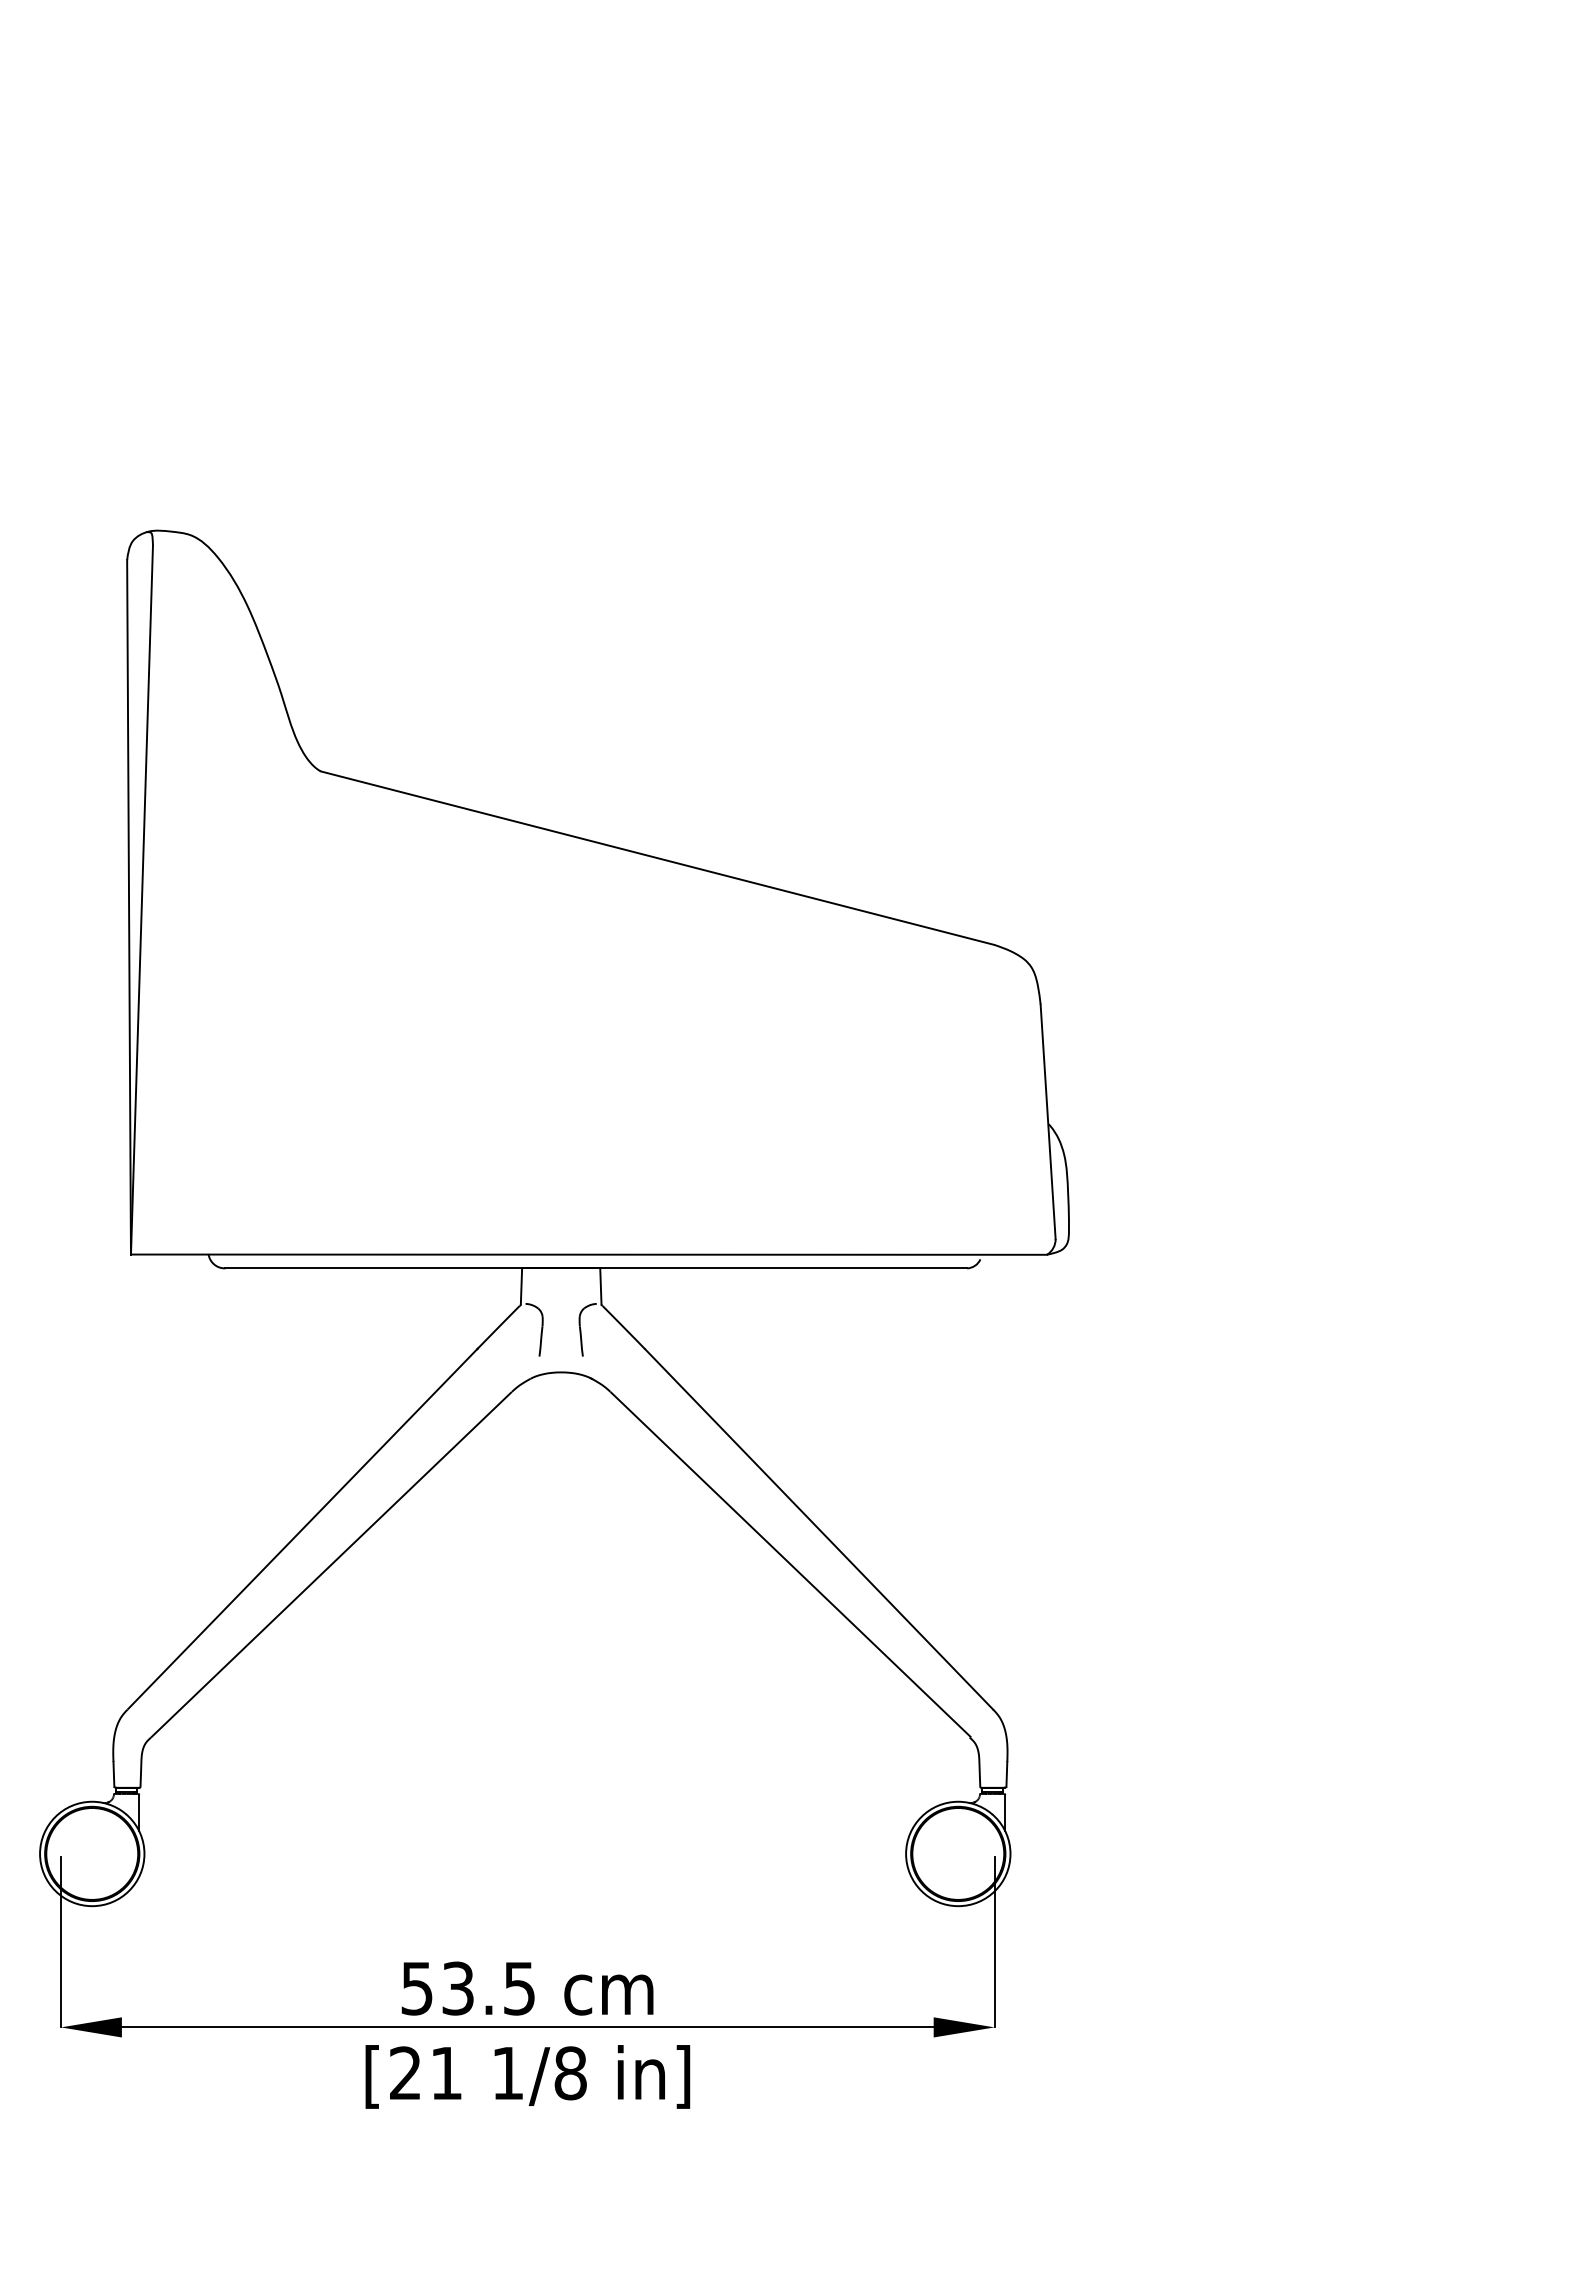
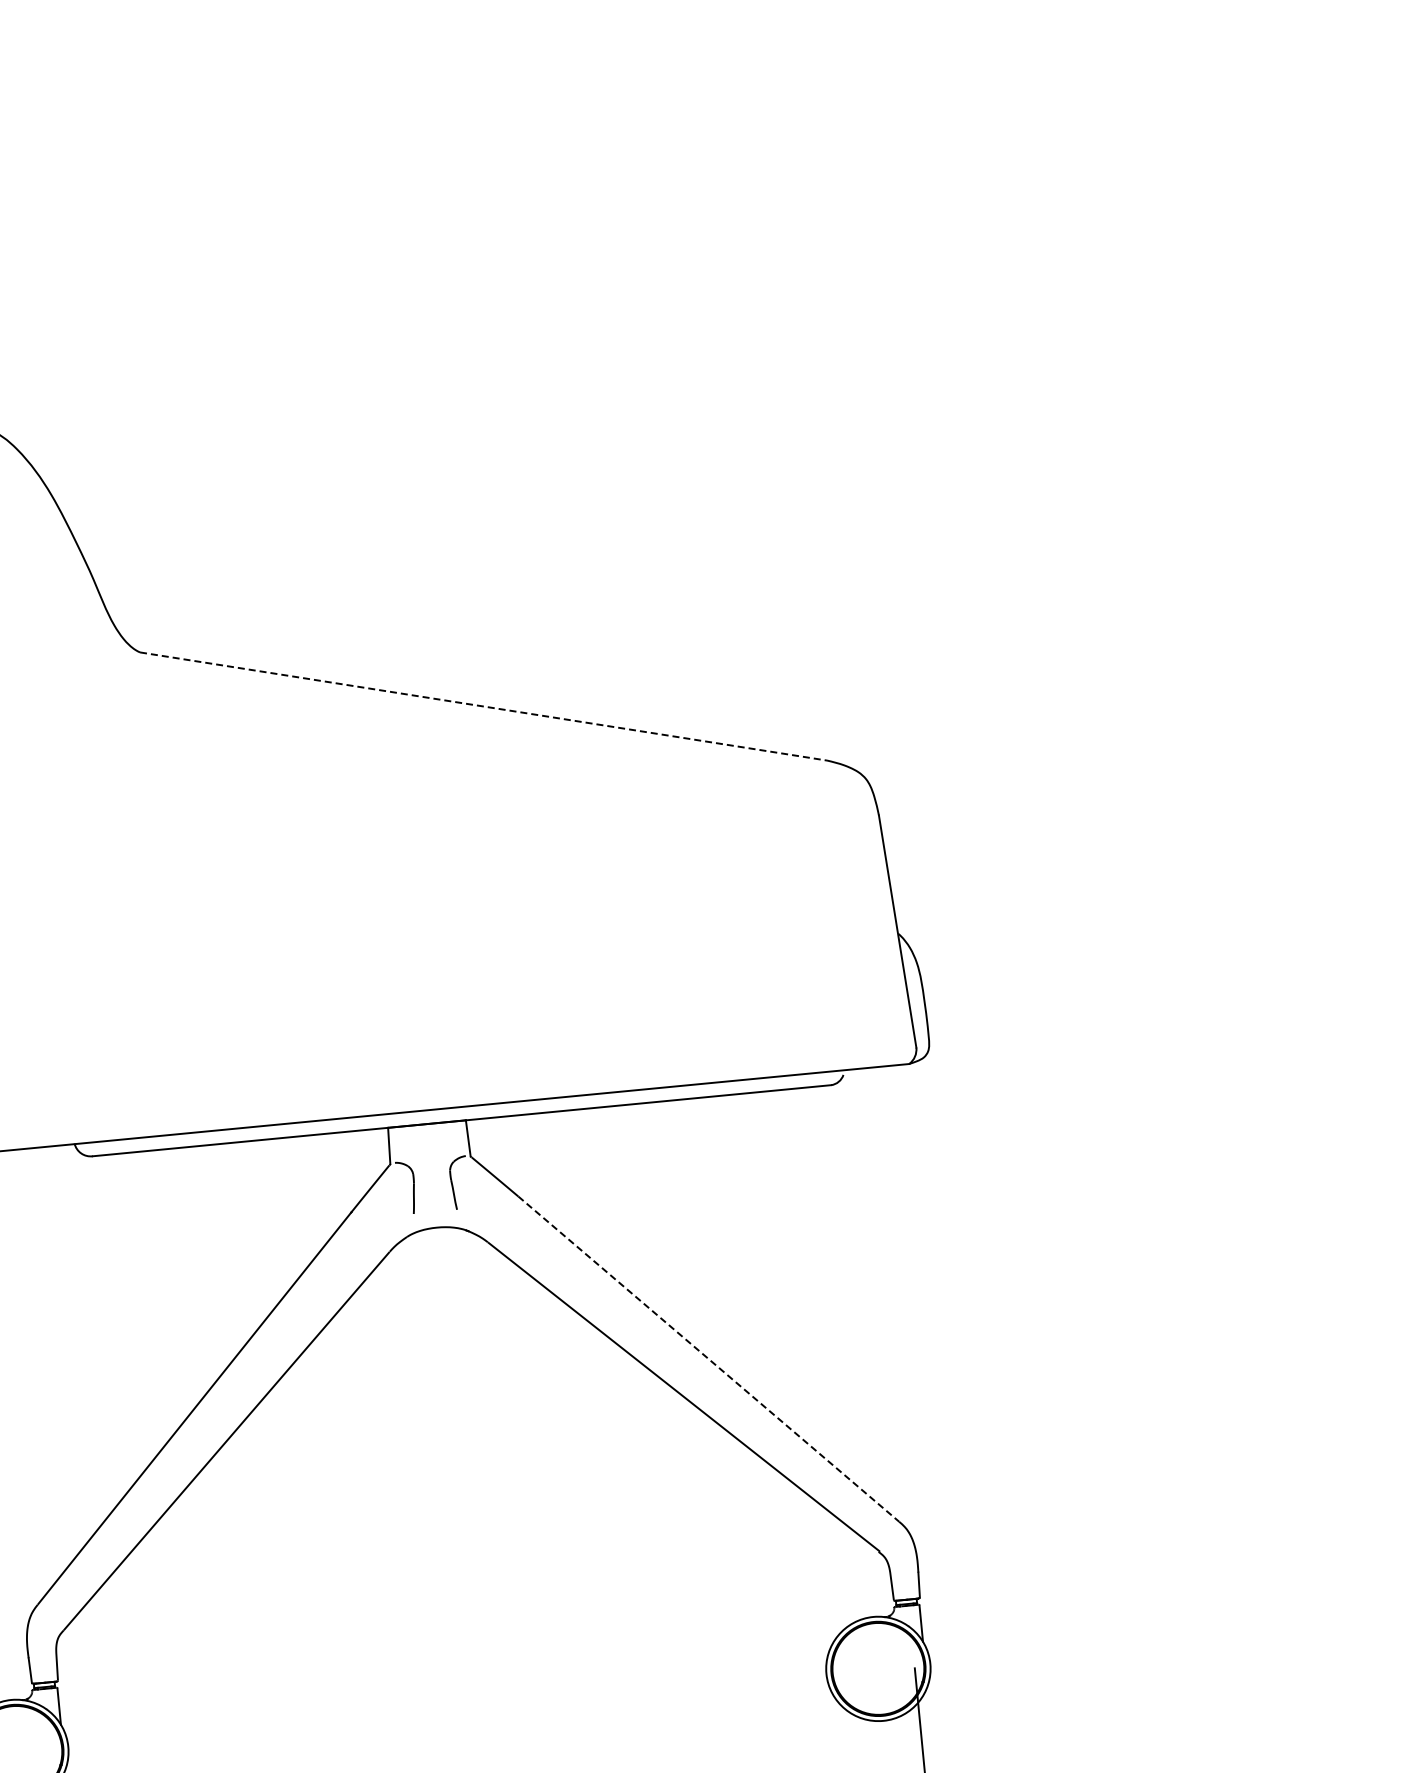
line: (657, 858) -> (483, 706), solid -> dashed
line: (819, 1529) -> (709, 1359), solid -> dashed

